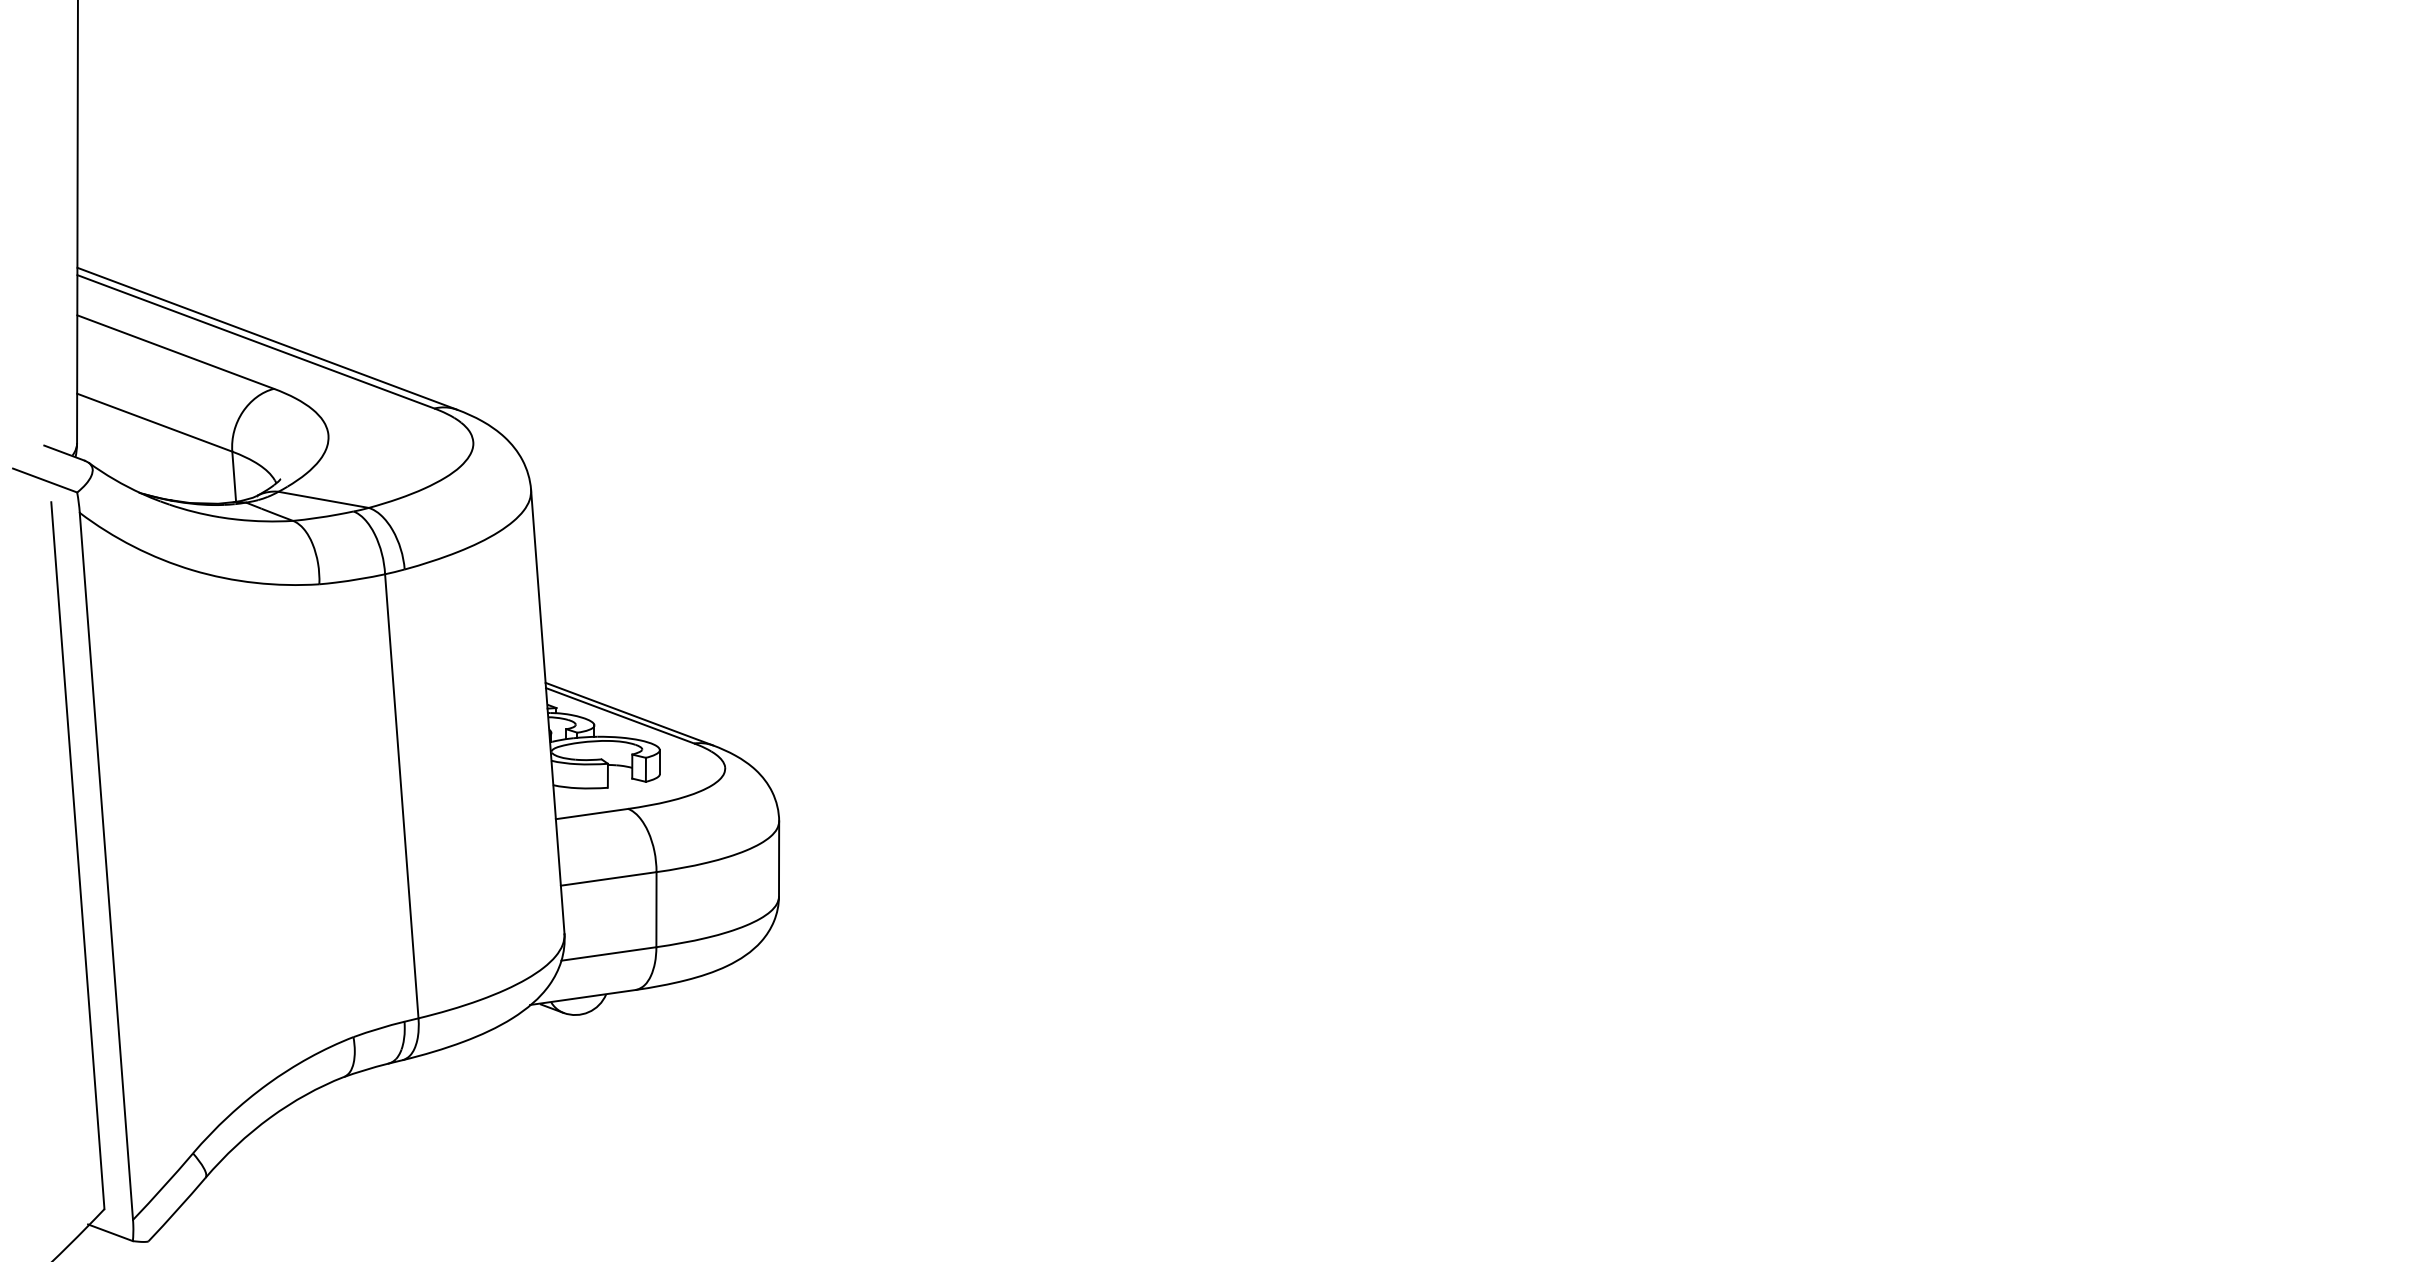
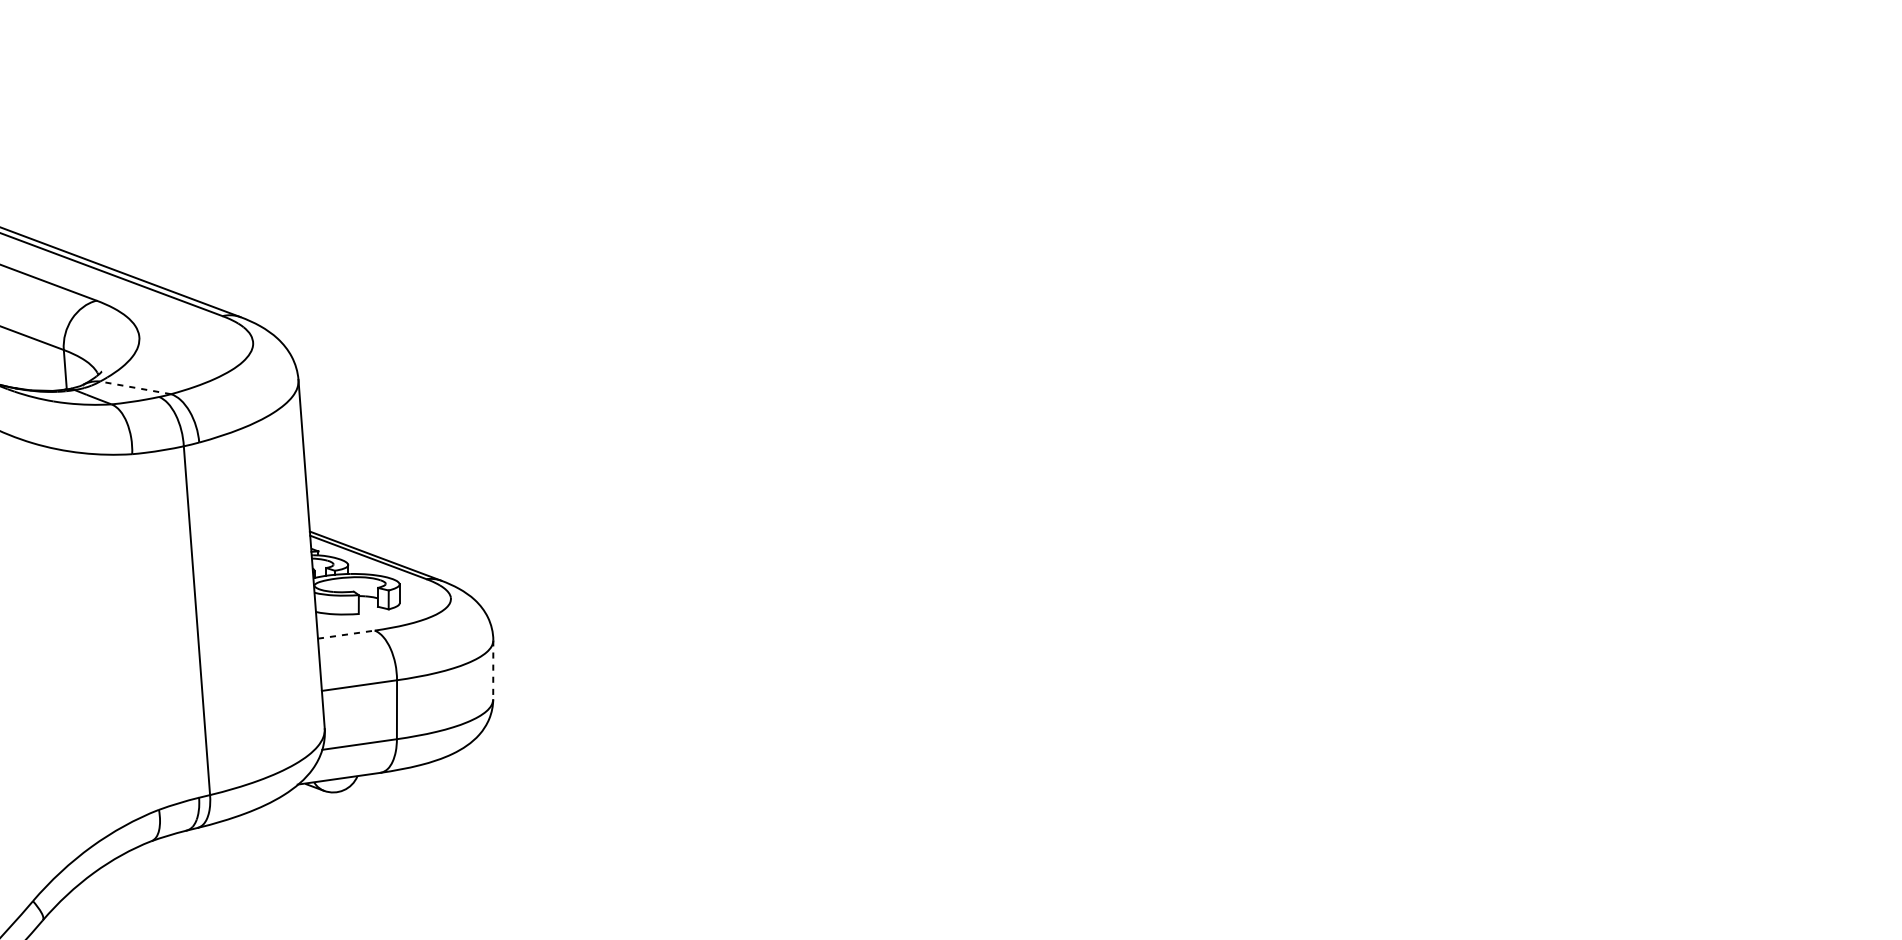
line: (323, 499) -> (135, 387), solid -> dashed
line: (592, 814) -> (346, 634), solid -> dashed
line: (779, 858) -> (493, 669), solid -> dashed

